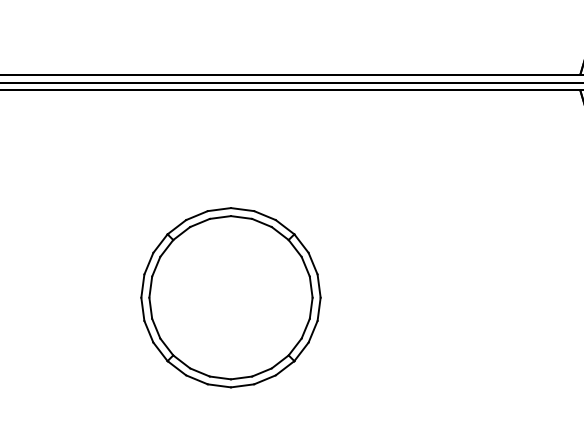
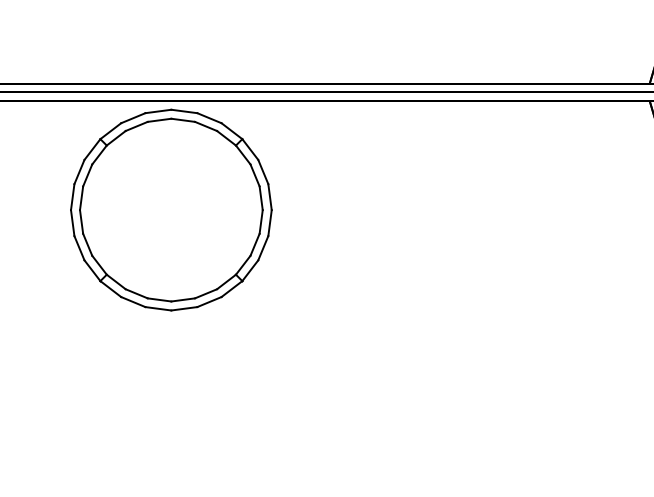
part: (230, 297) -> (170, 209), moved

